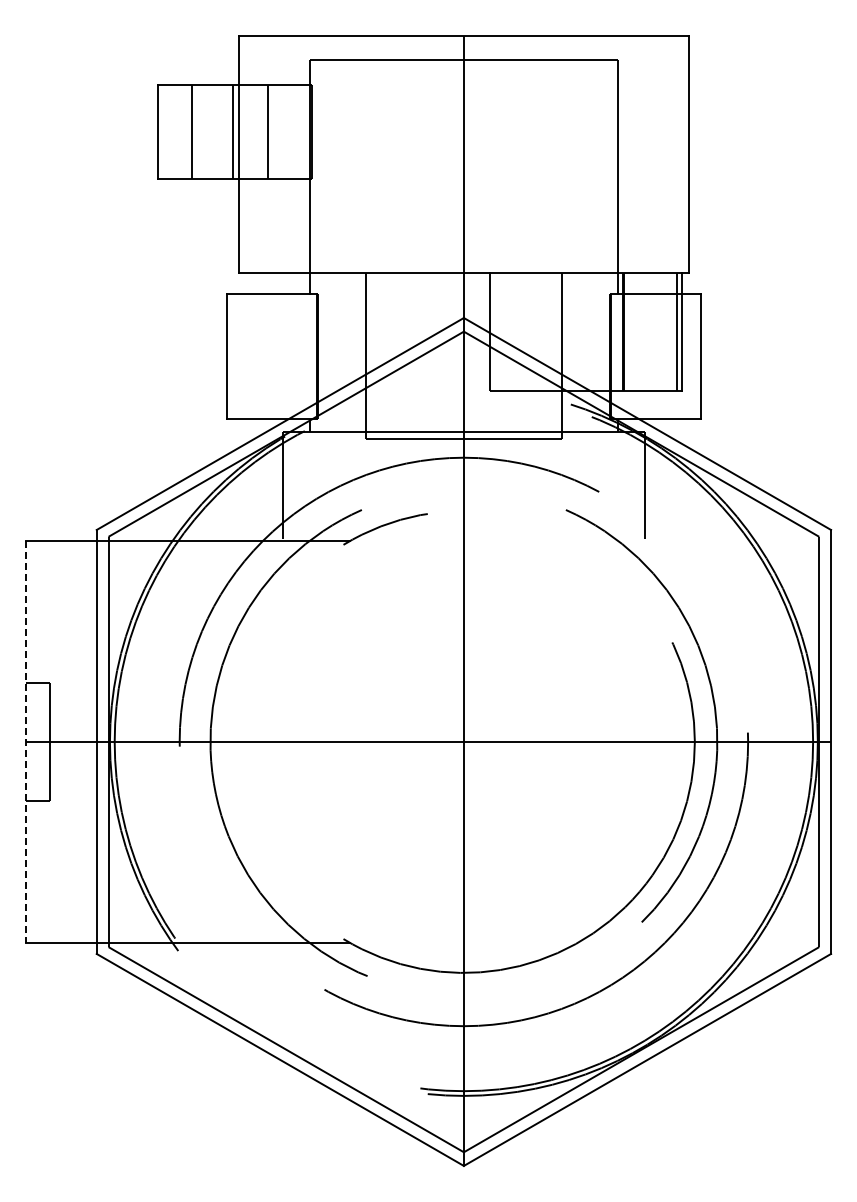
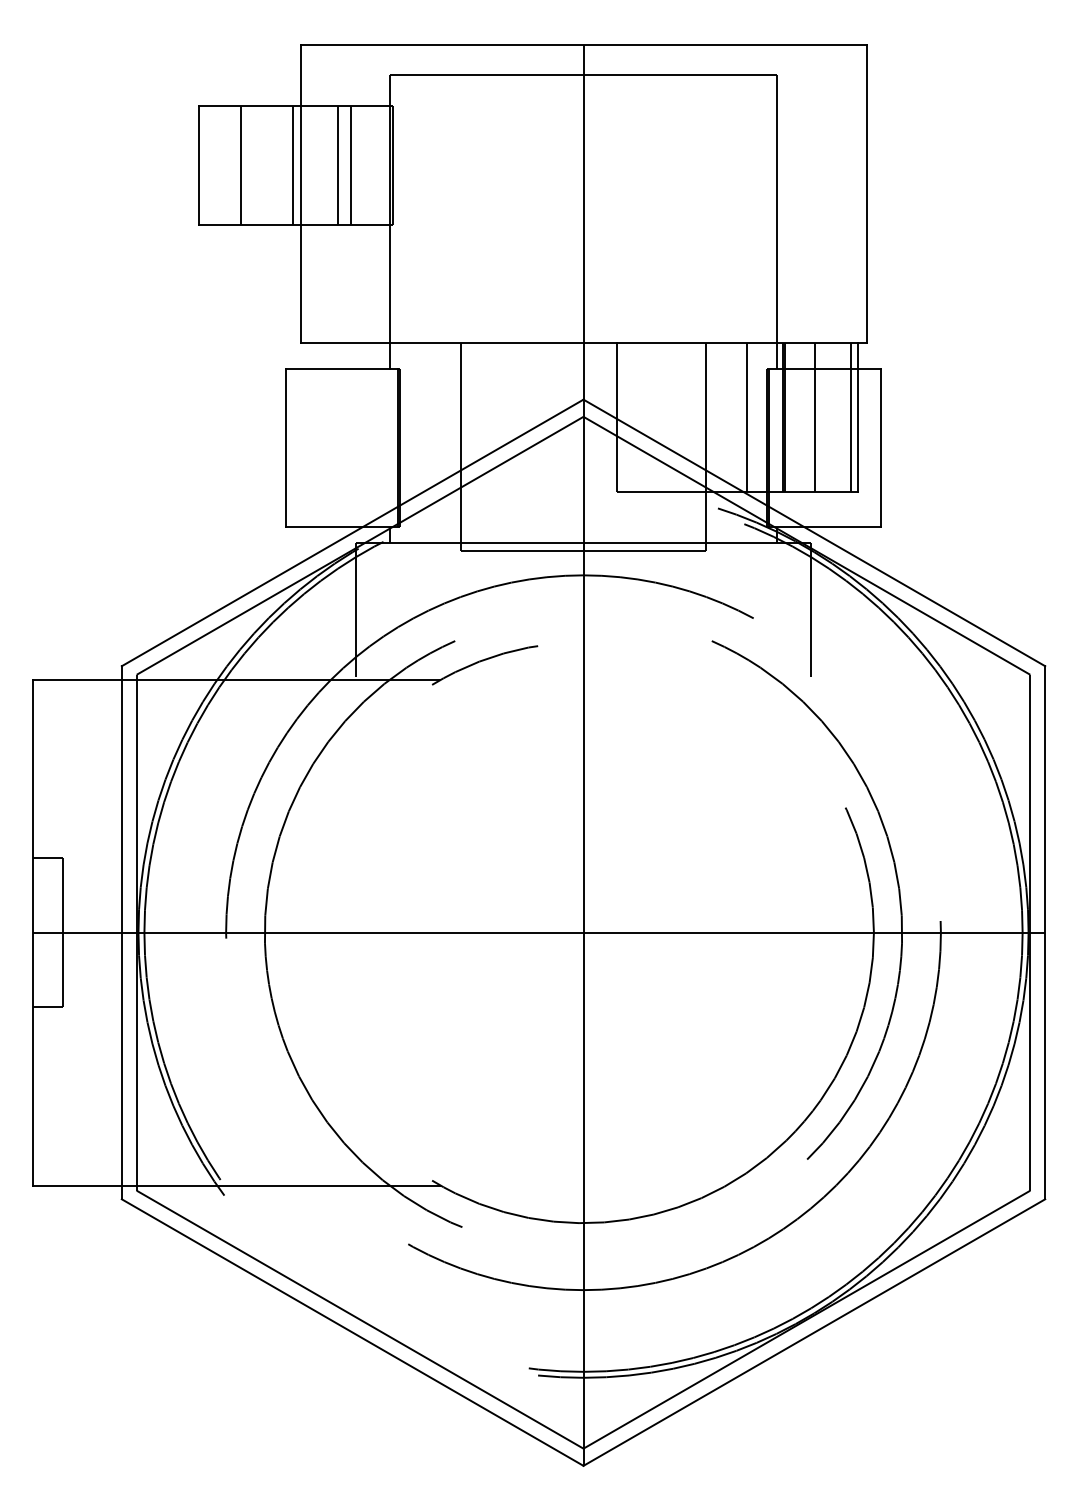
line: (278, 131) -> (350, 165), added
line: (594, 331) -> (747, 416), added
line: (647, 331) -> (814, 416), added
line: (25, 742) -> (32, 933), dashed -> solid

